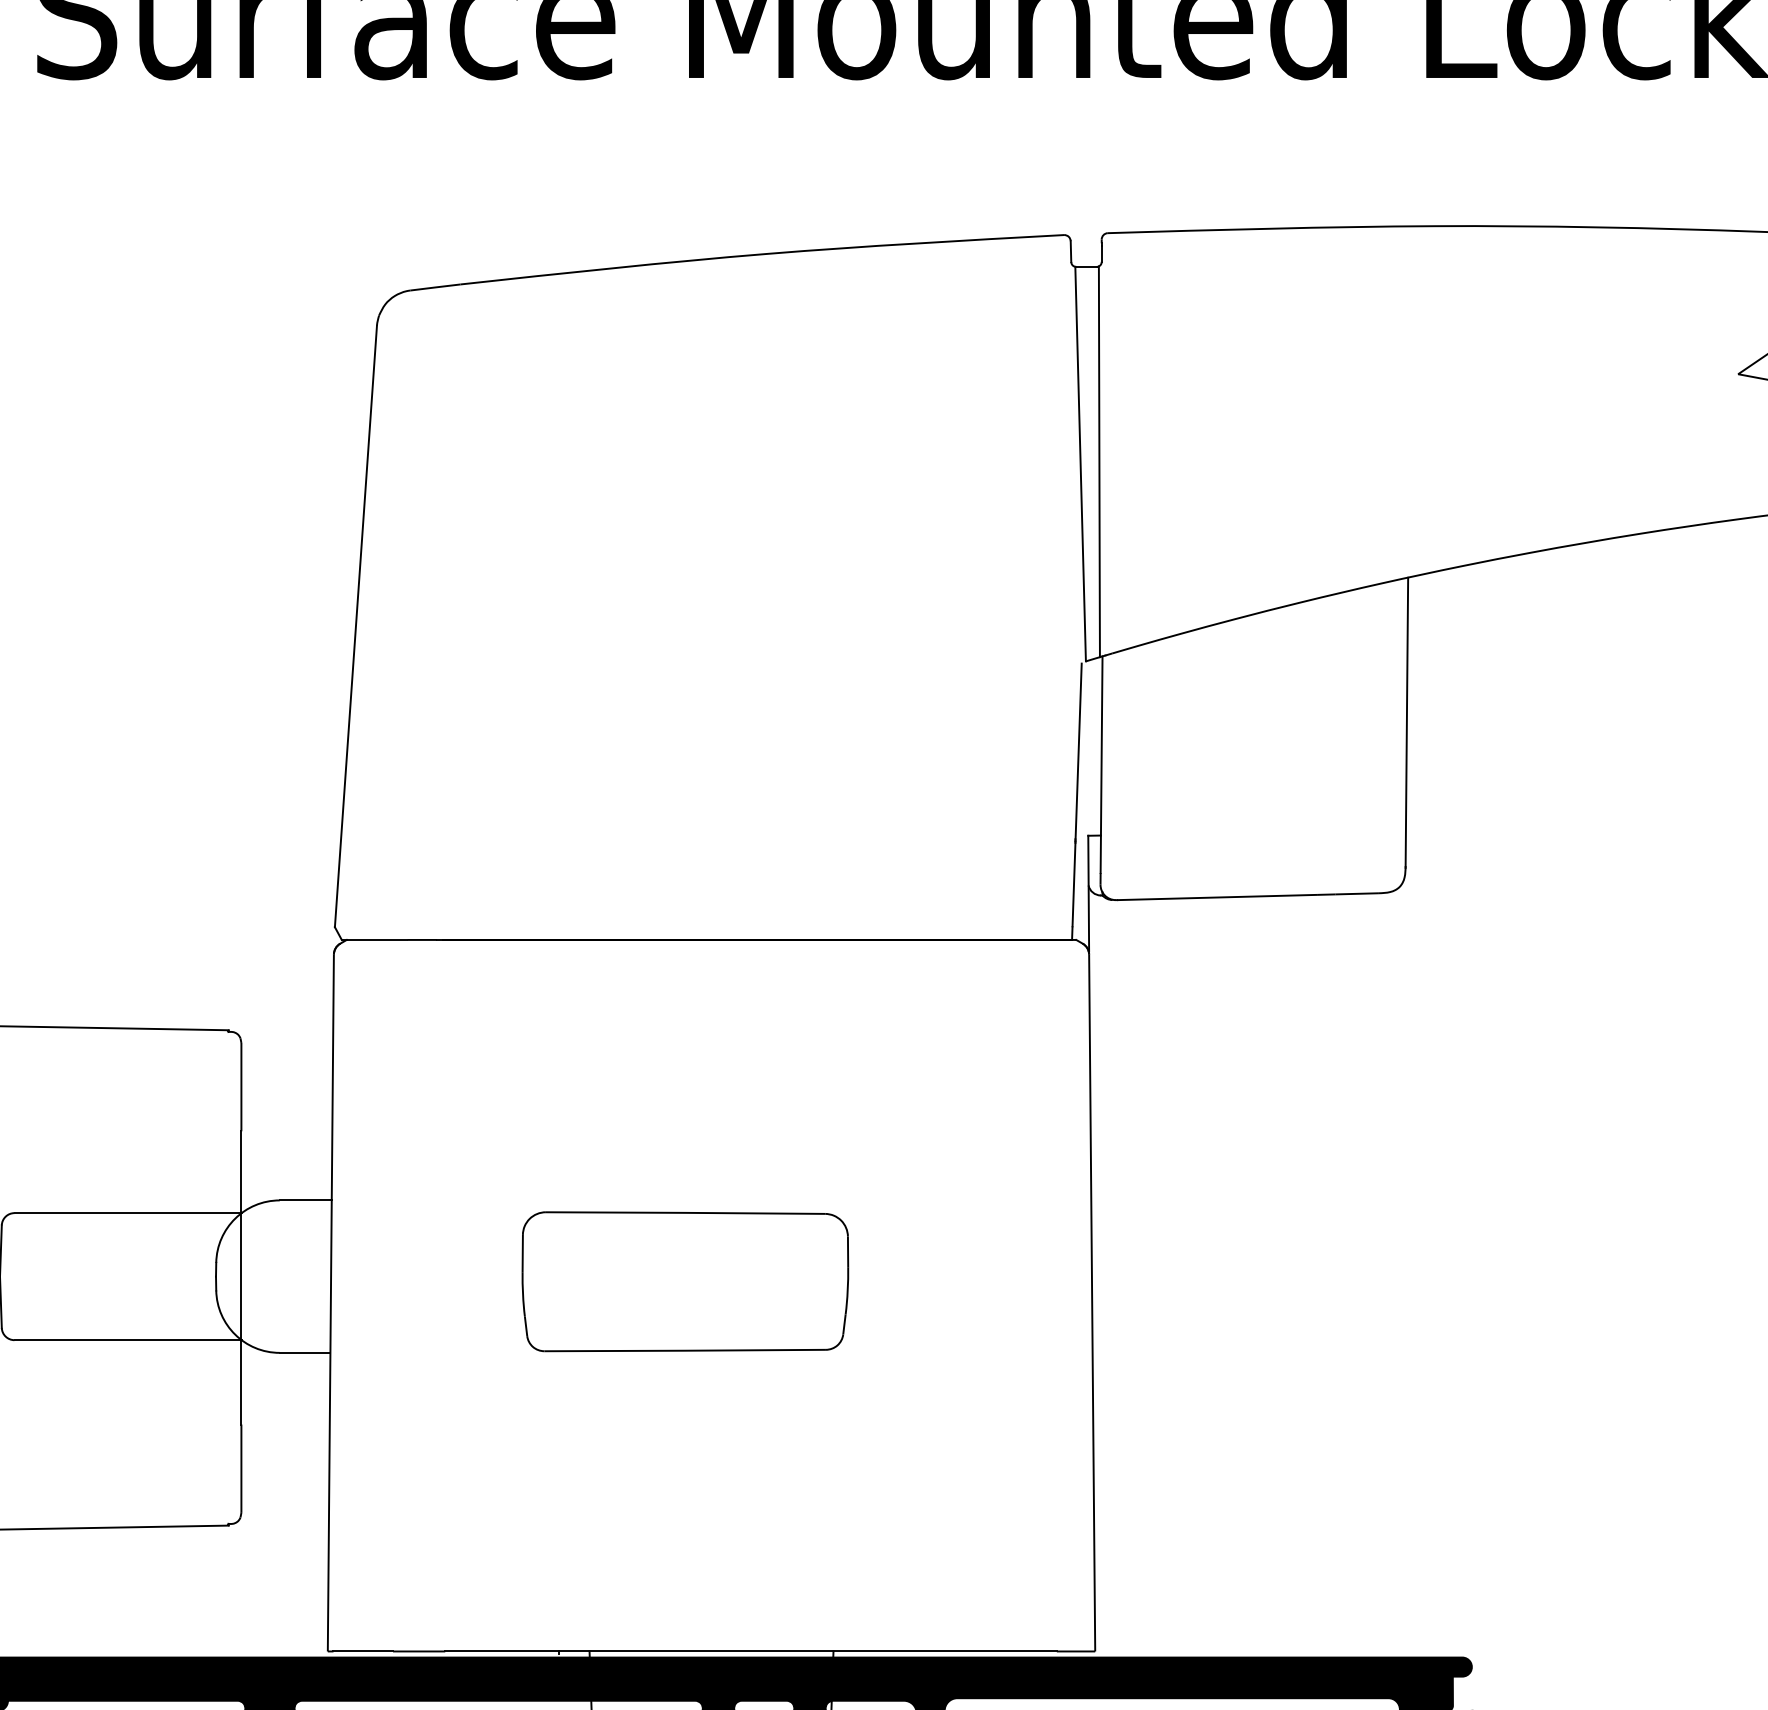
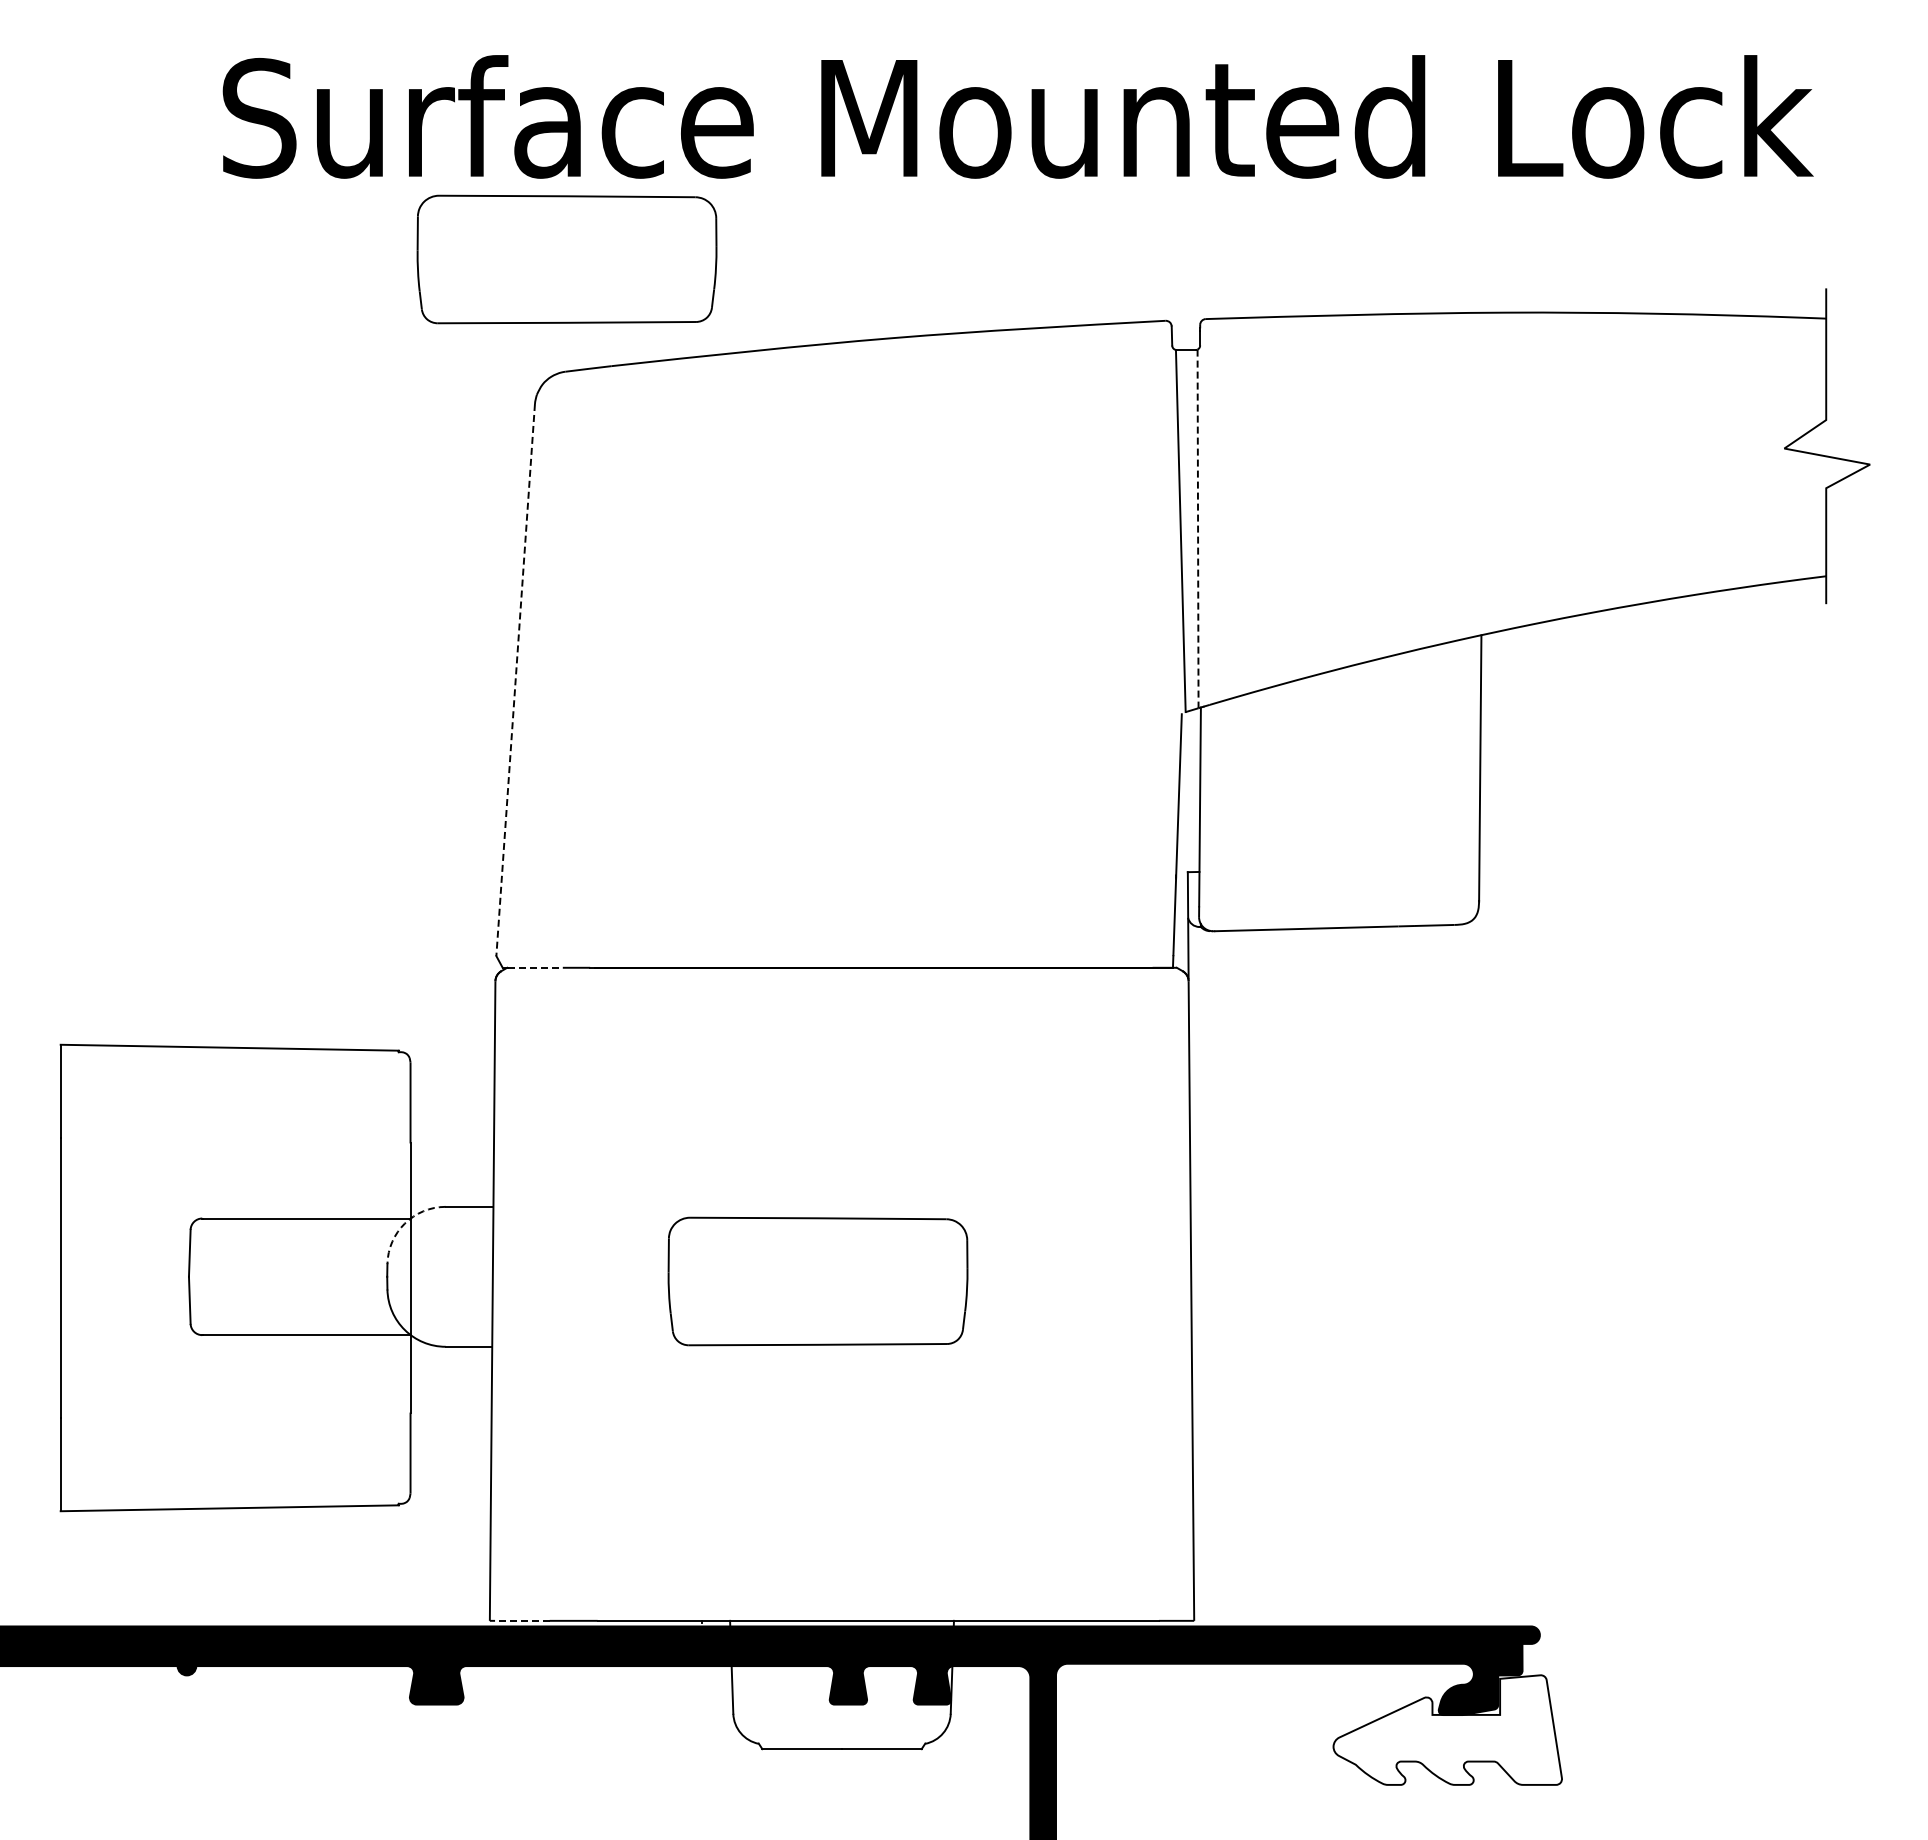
part: (411, 168) -> (566, 259), added
line: (1099, 462) -> (1198, 529), solid -> dashed
line: (355, 626) -> (515, 680), solid -> dashed
line: (377, 939) -> (535, 967), solid -> dashed
arc: (234, 1218) -> (404, 1223), solid -> dashed
line: (362, 1651) -> (521, 1620), solid -> dashed

